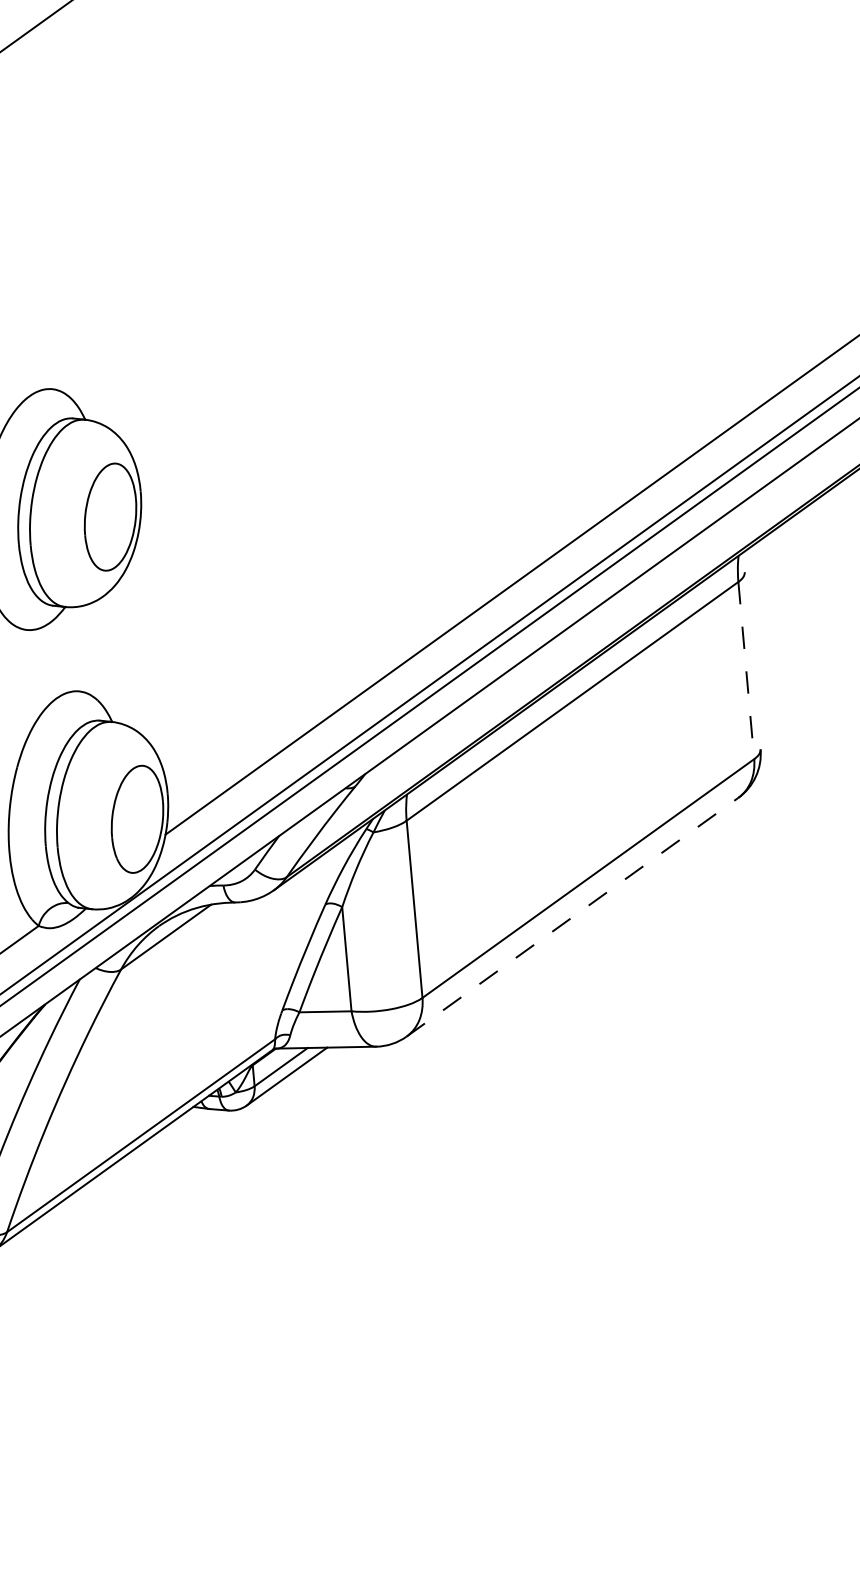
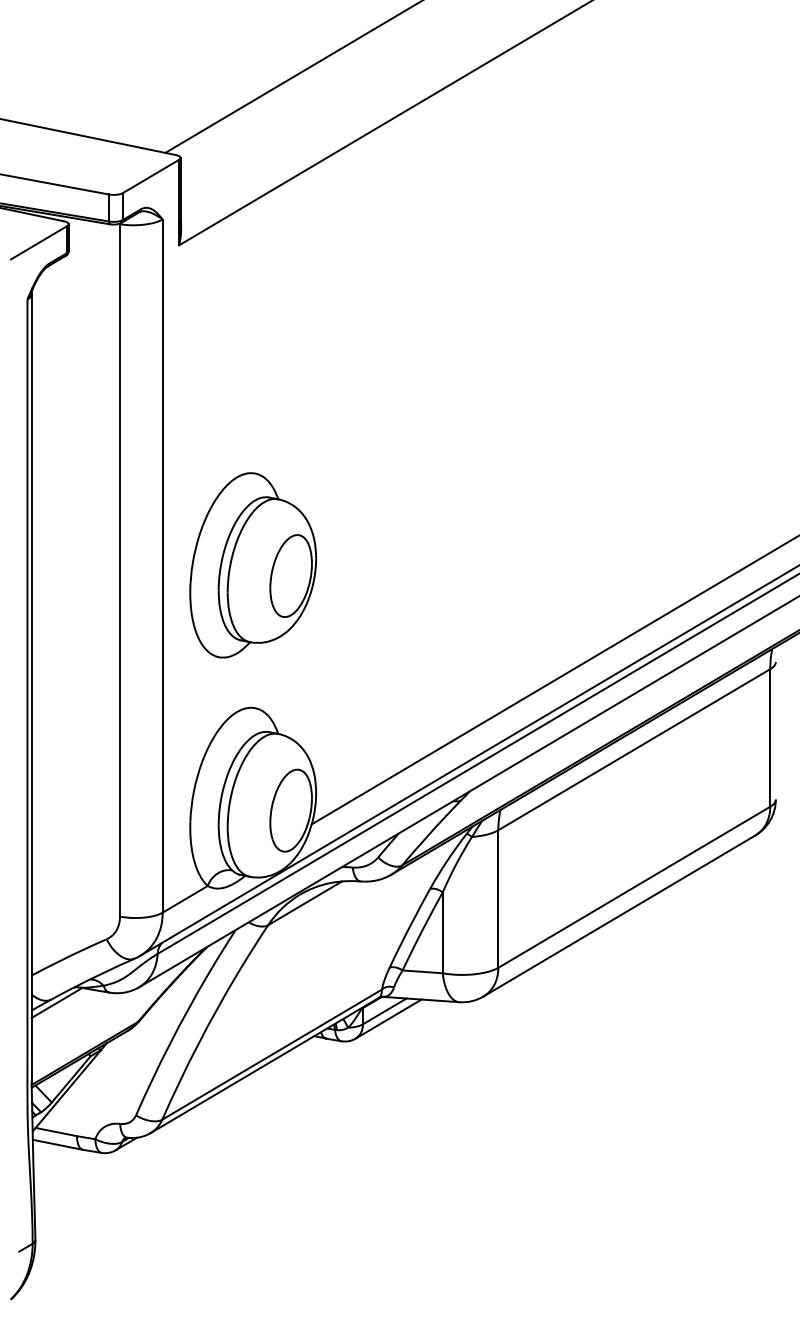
line: (746, 669) -> (770, 737), dashed -> solid
line: (572, 916) -> (619, 915), dashed -> solid

